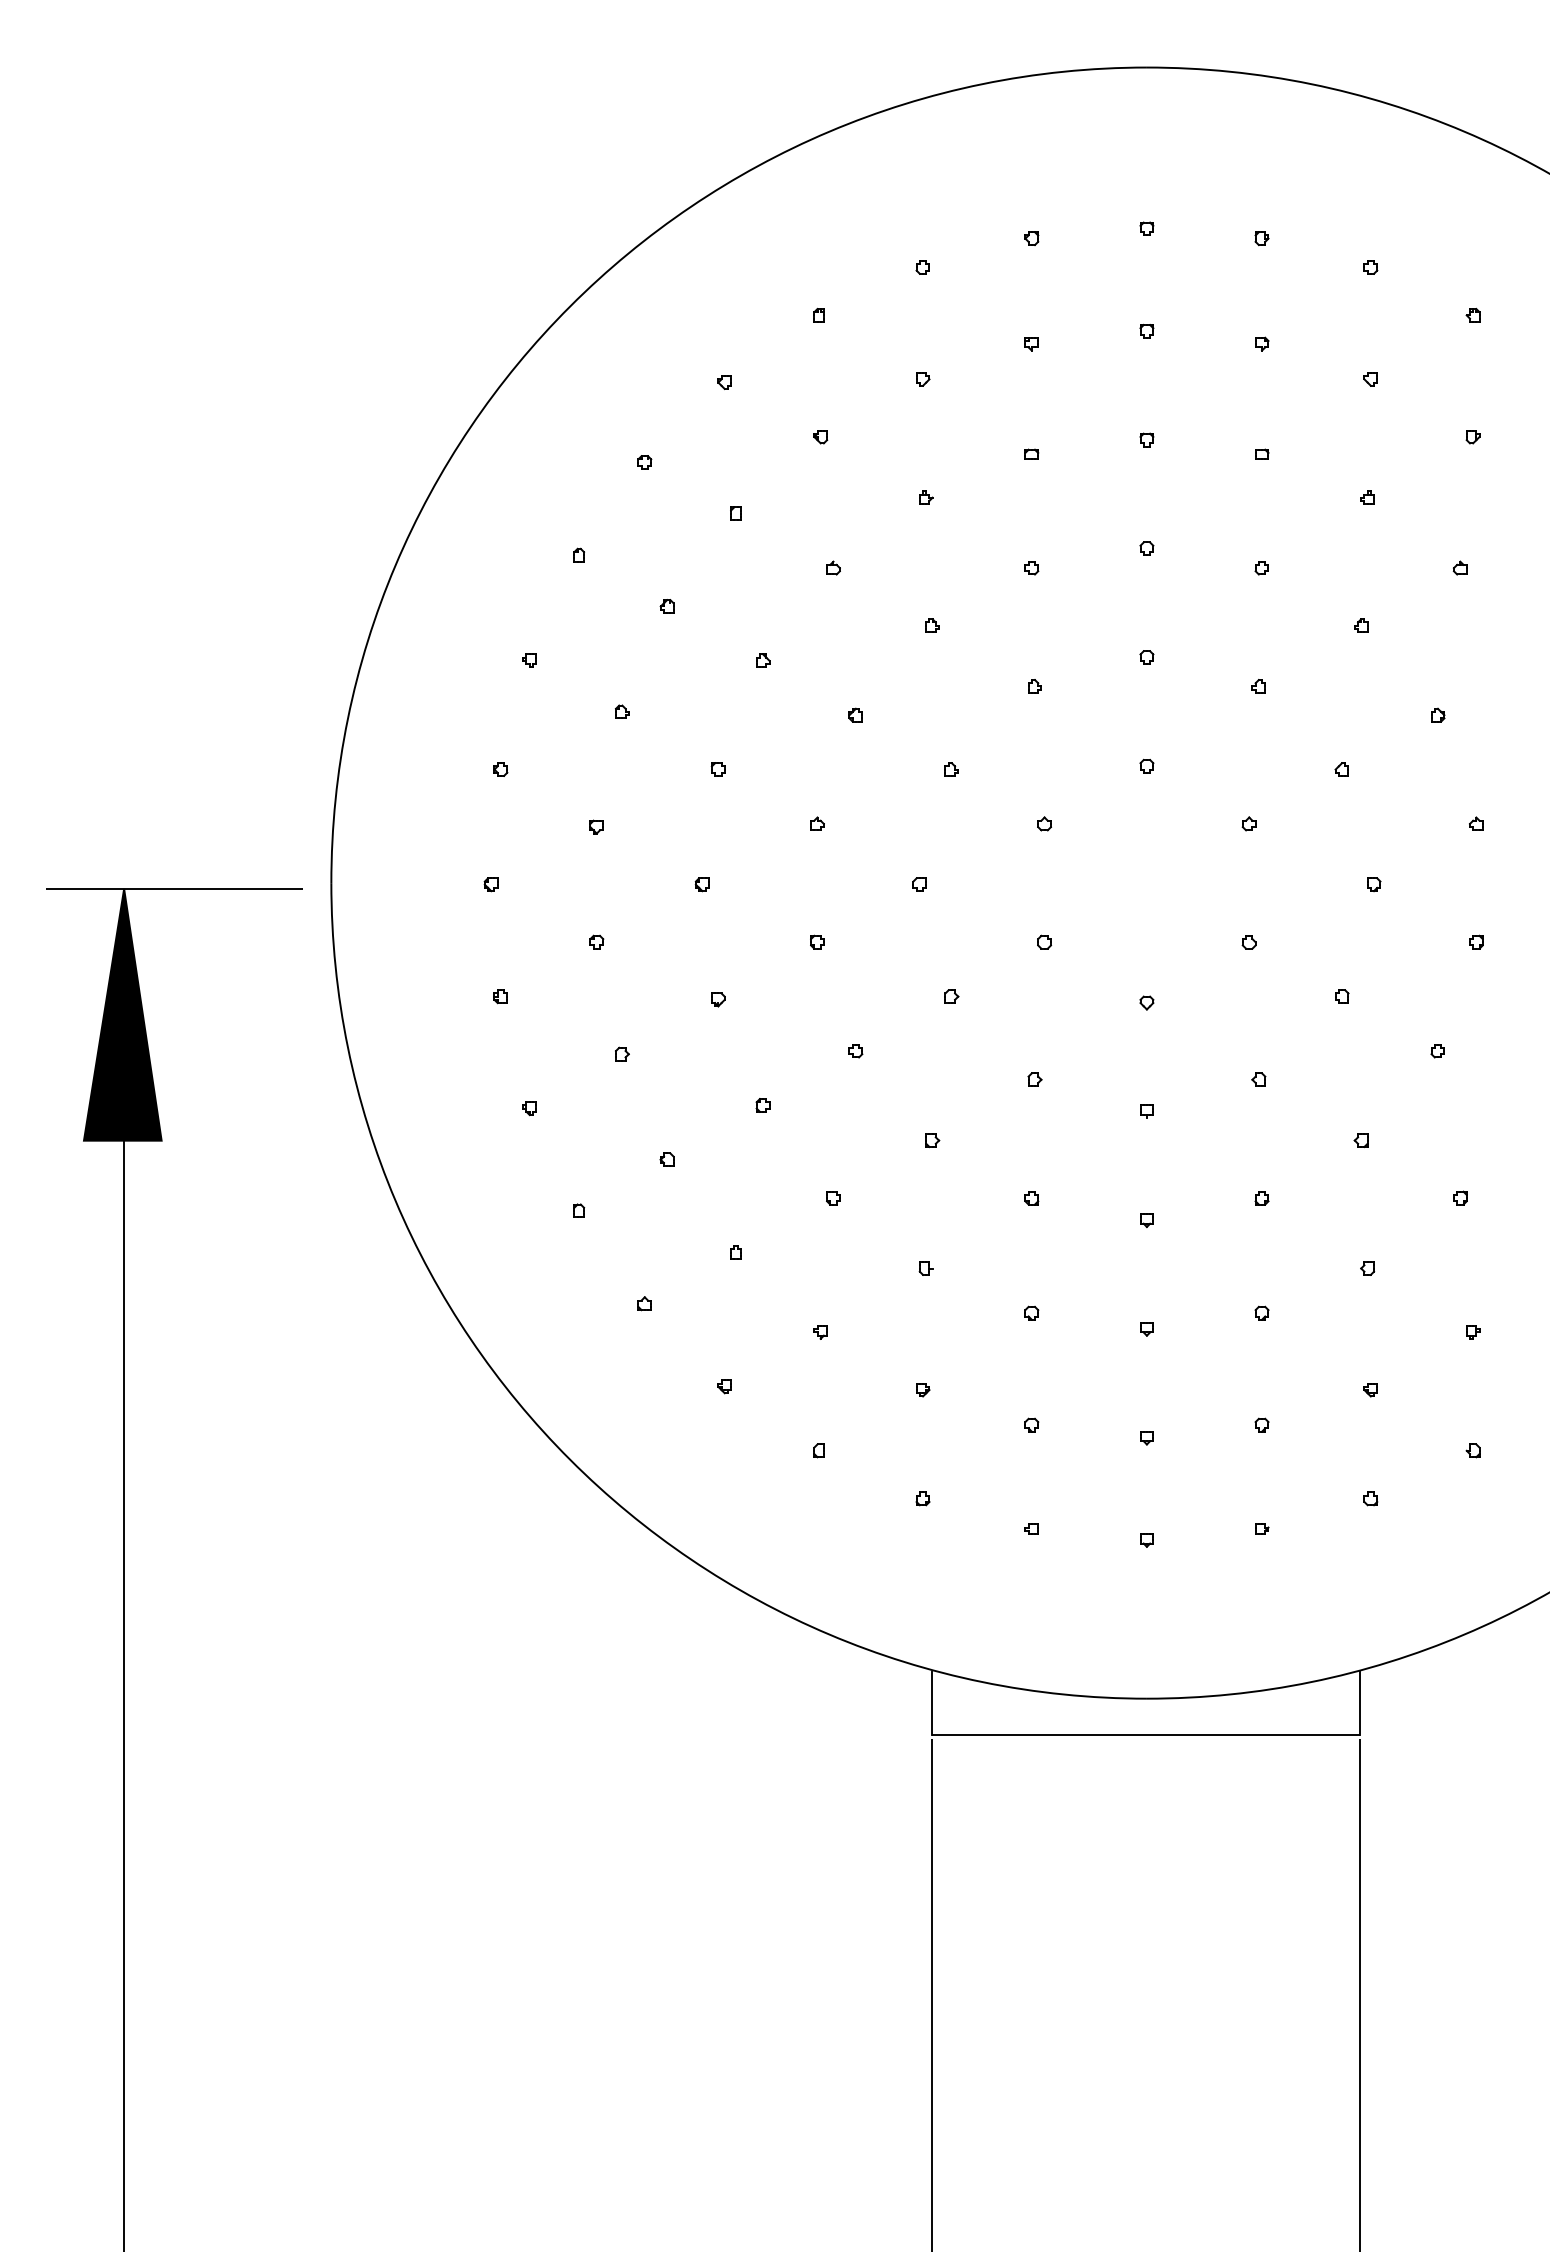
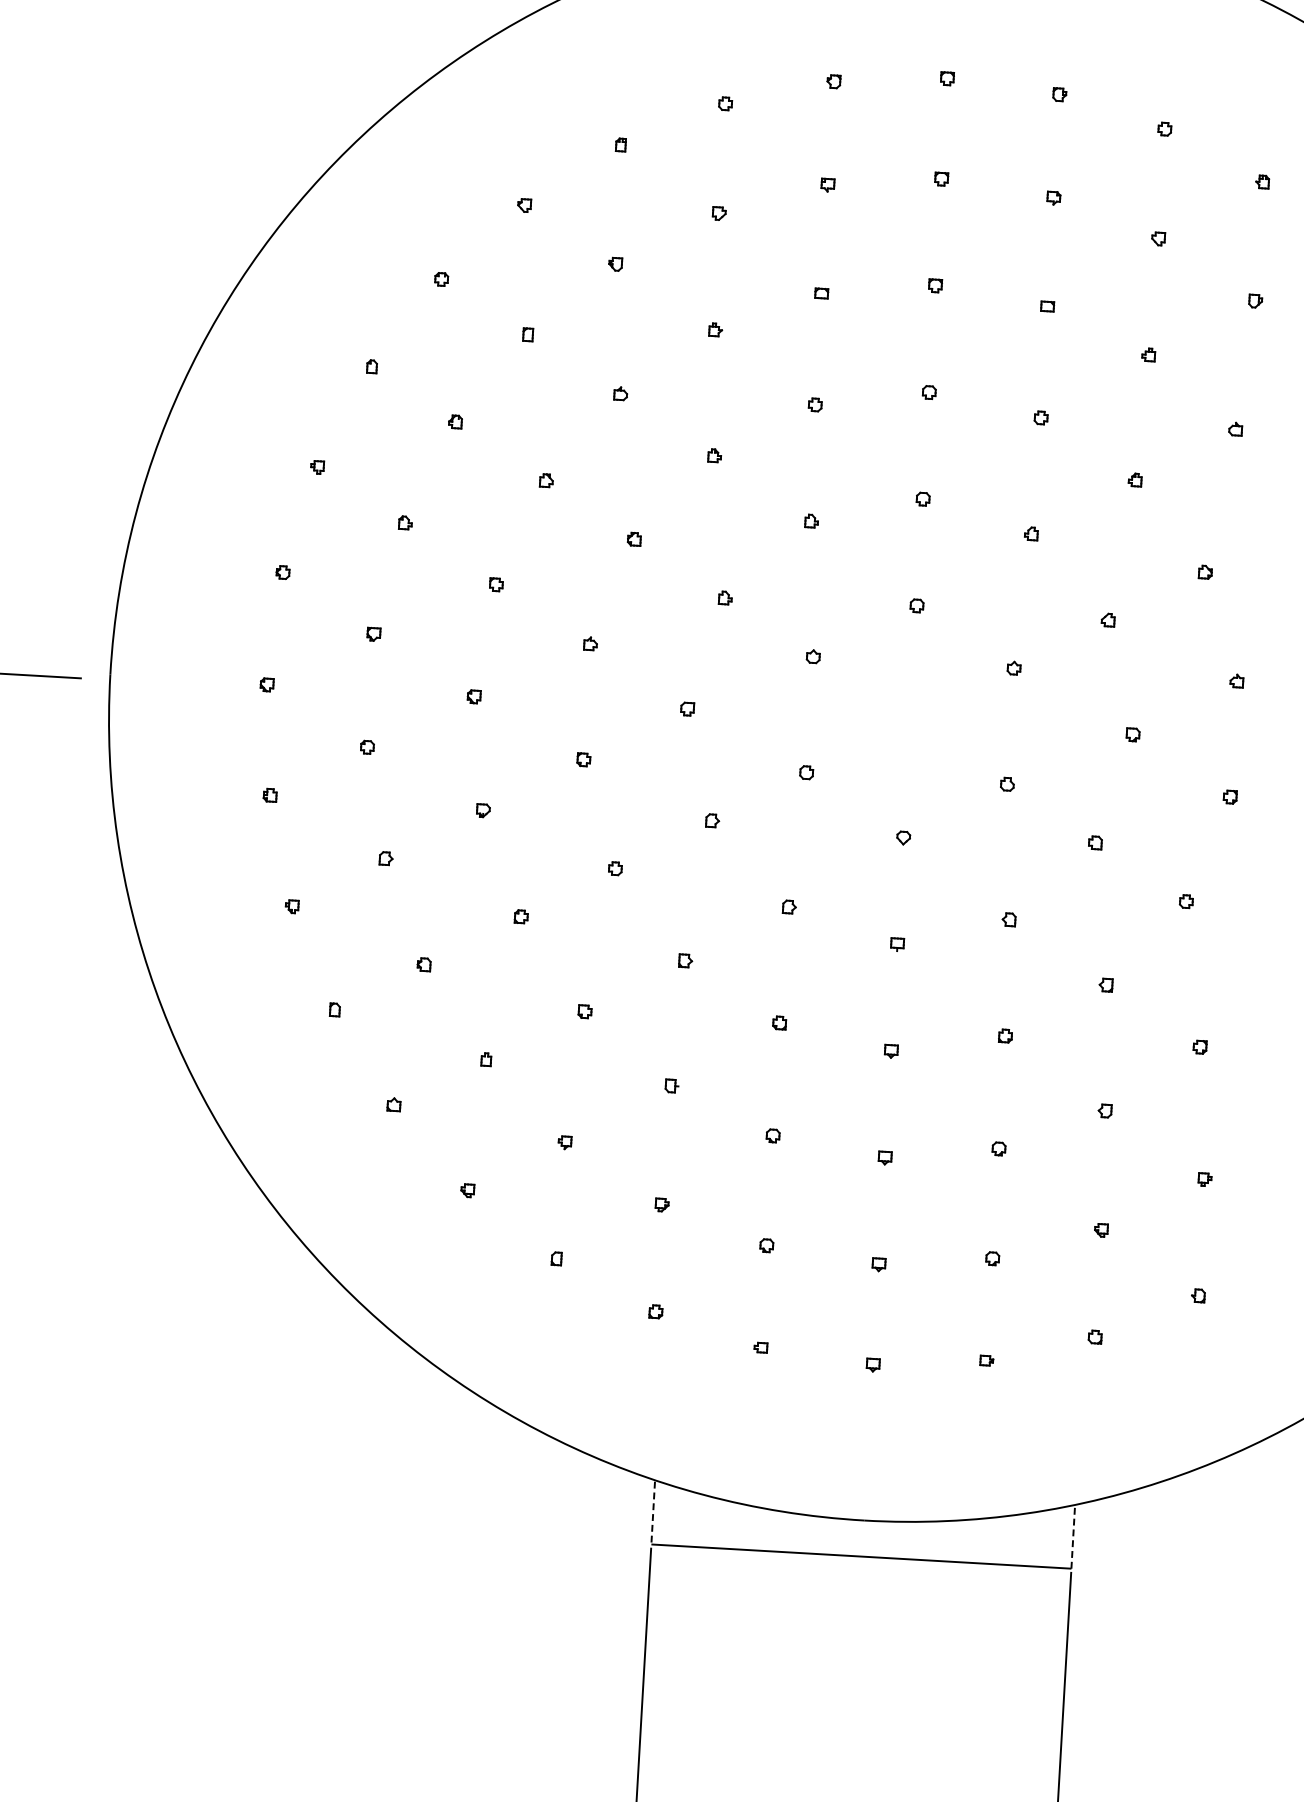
line: (932, 1703) -> (653, 1513), solid -> dashed
line: (1360, 1703) -> (1073, 1537), solid -> dashed

